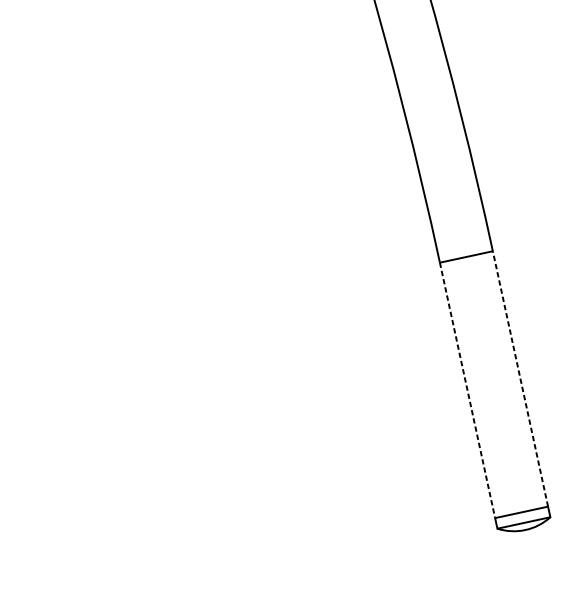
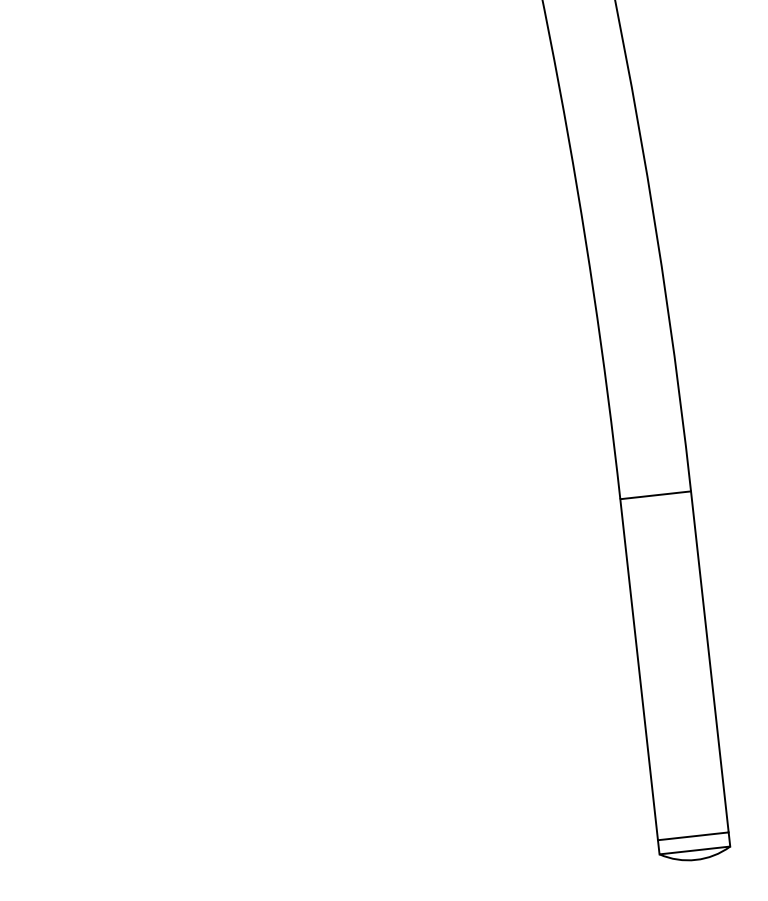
line: (520, 378) -> (709, 661), dashed -> solid
line: (467, 390) -> (639, 669), dashed -> solid

